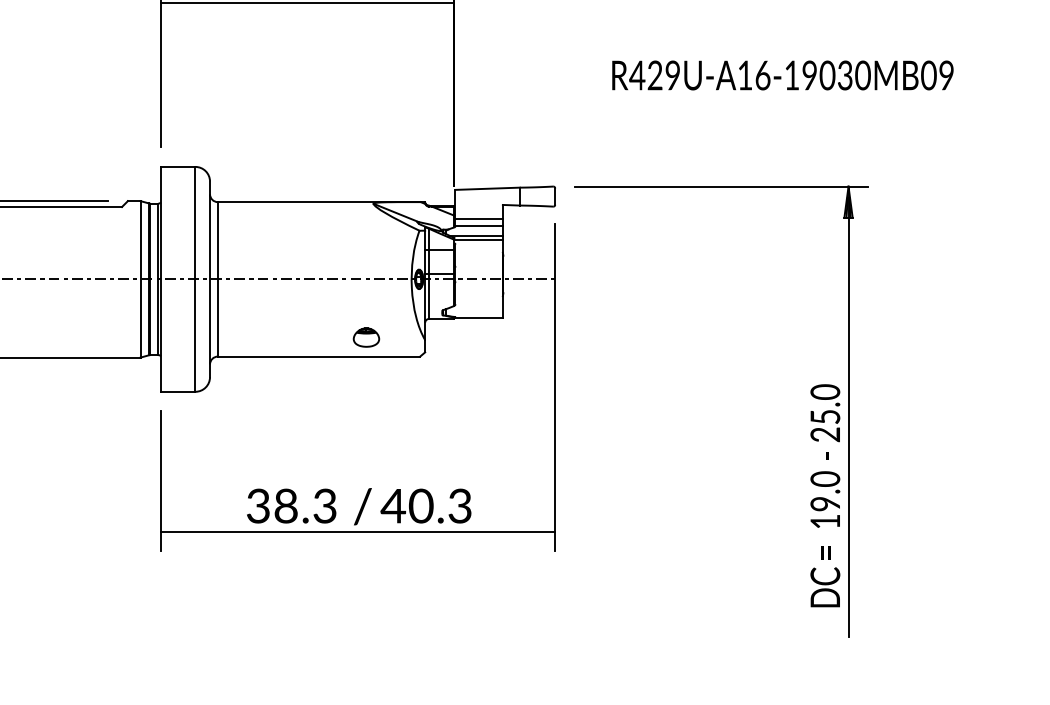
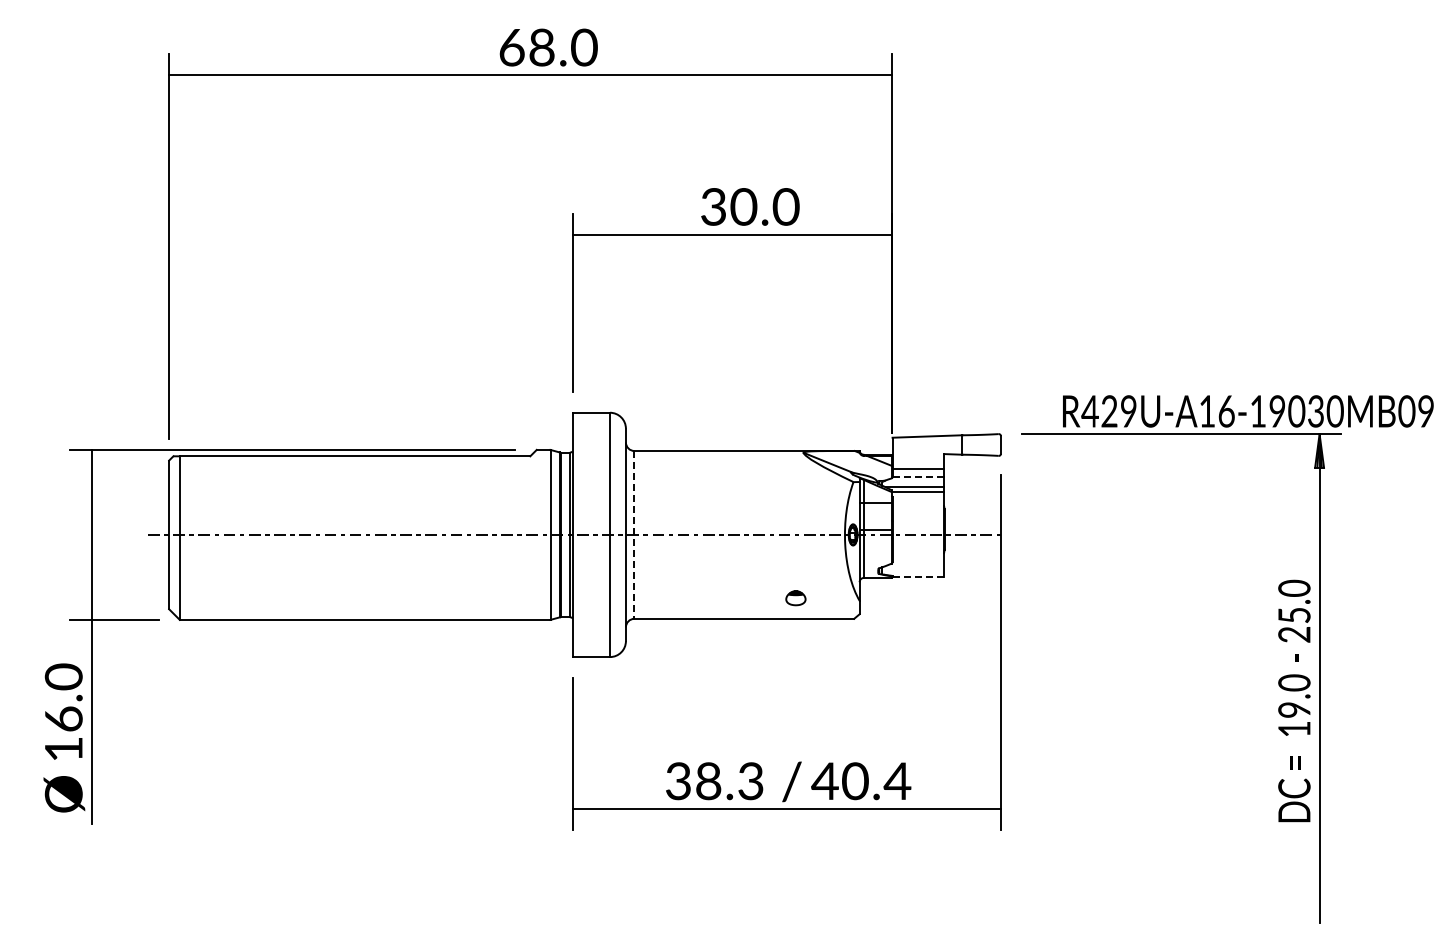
text: (783, 75) -> (1248, 411), moved
line: (479, 225) -> (918, 476), solid -> dashed
line: (217, 278) -> (634, 534), solid -> dashed
line: (479, 318) -> (918, 577), solid -> dashed
part: (366, 337) -> (795, 598), size x0.7
text: (825, 495) -> (1294, 700), moved
text: (460, 506) -> (897, 781), 40.3 -> 40.4

